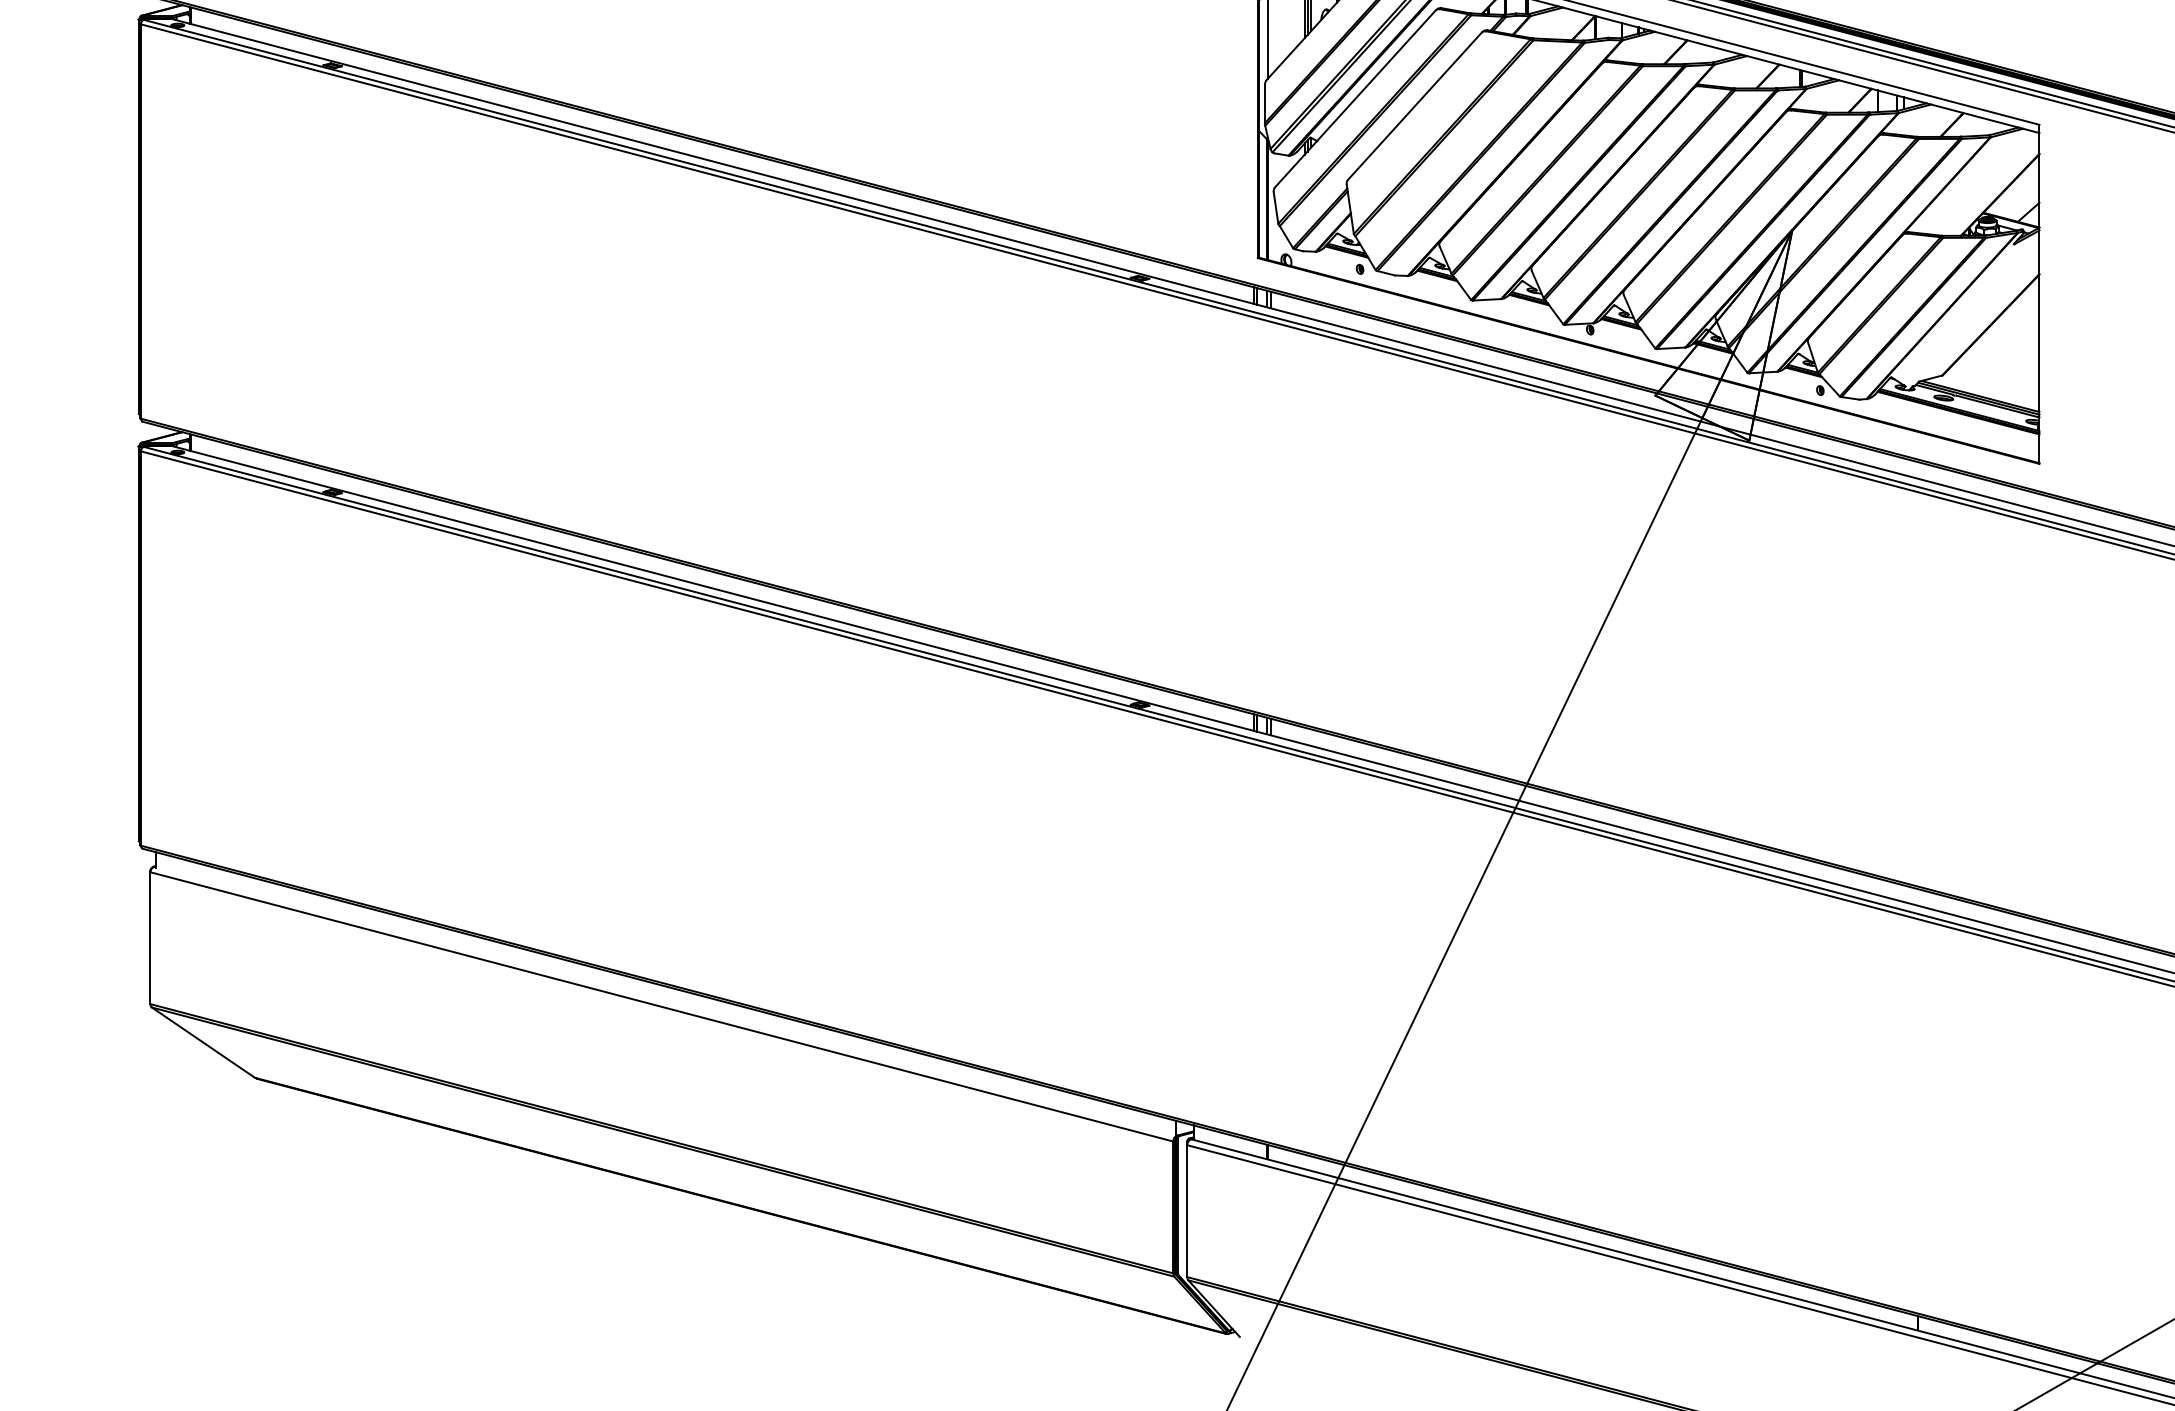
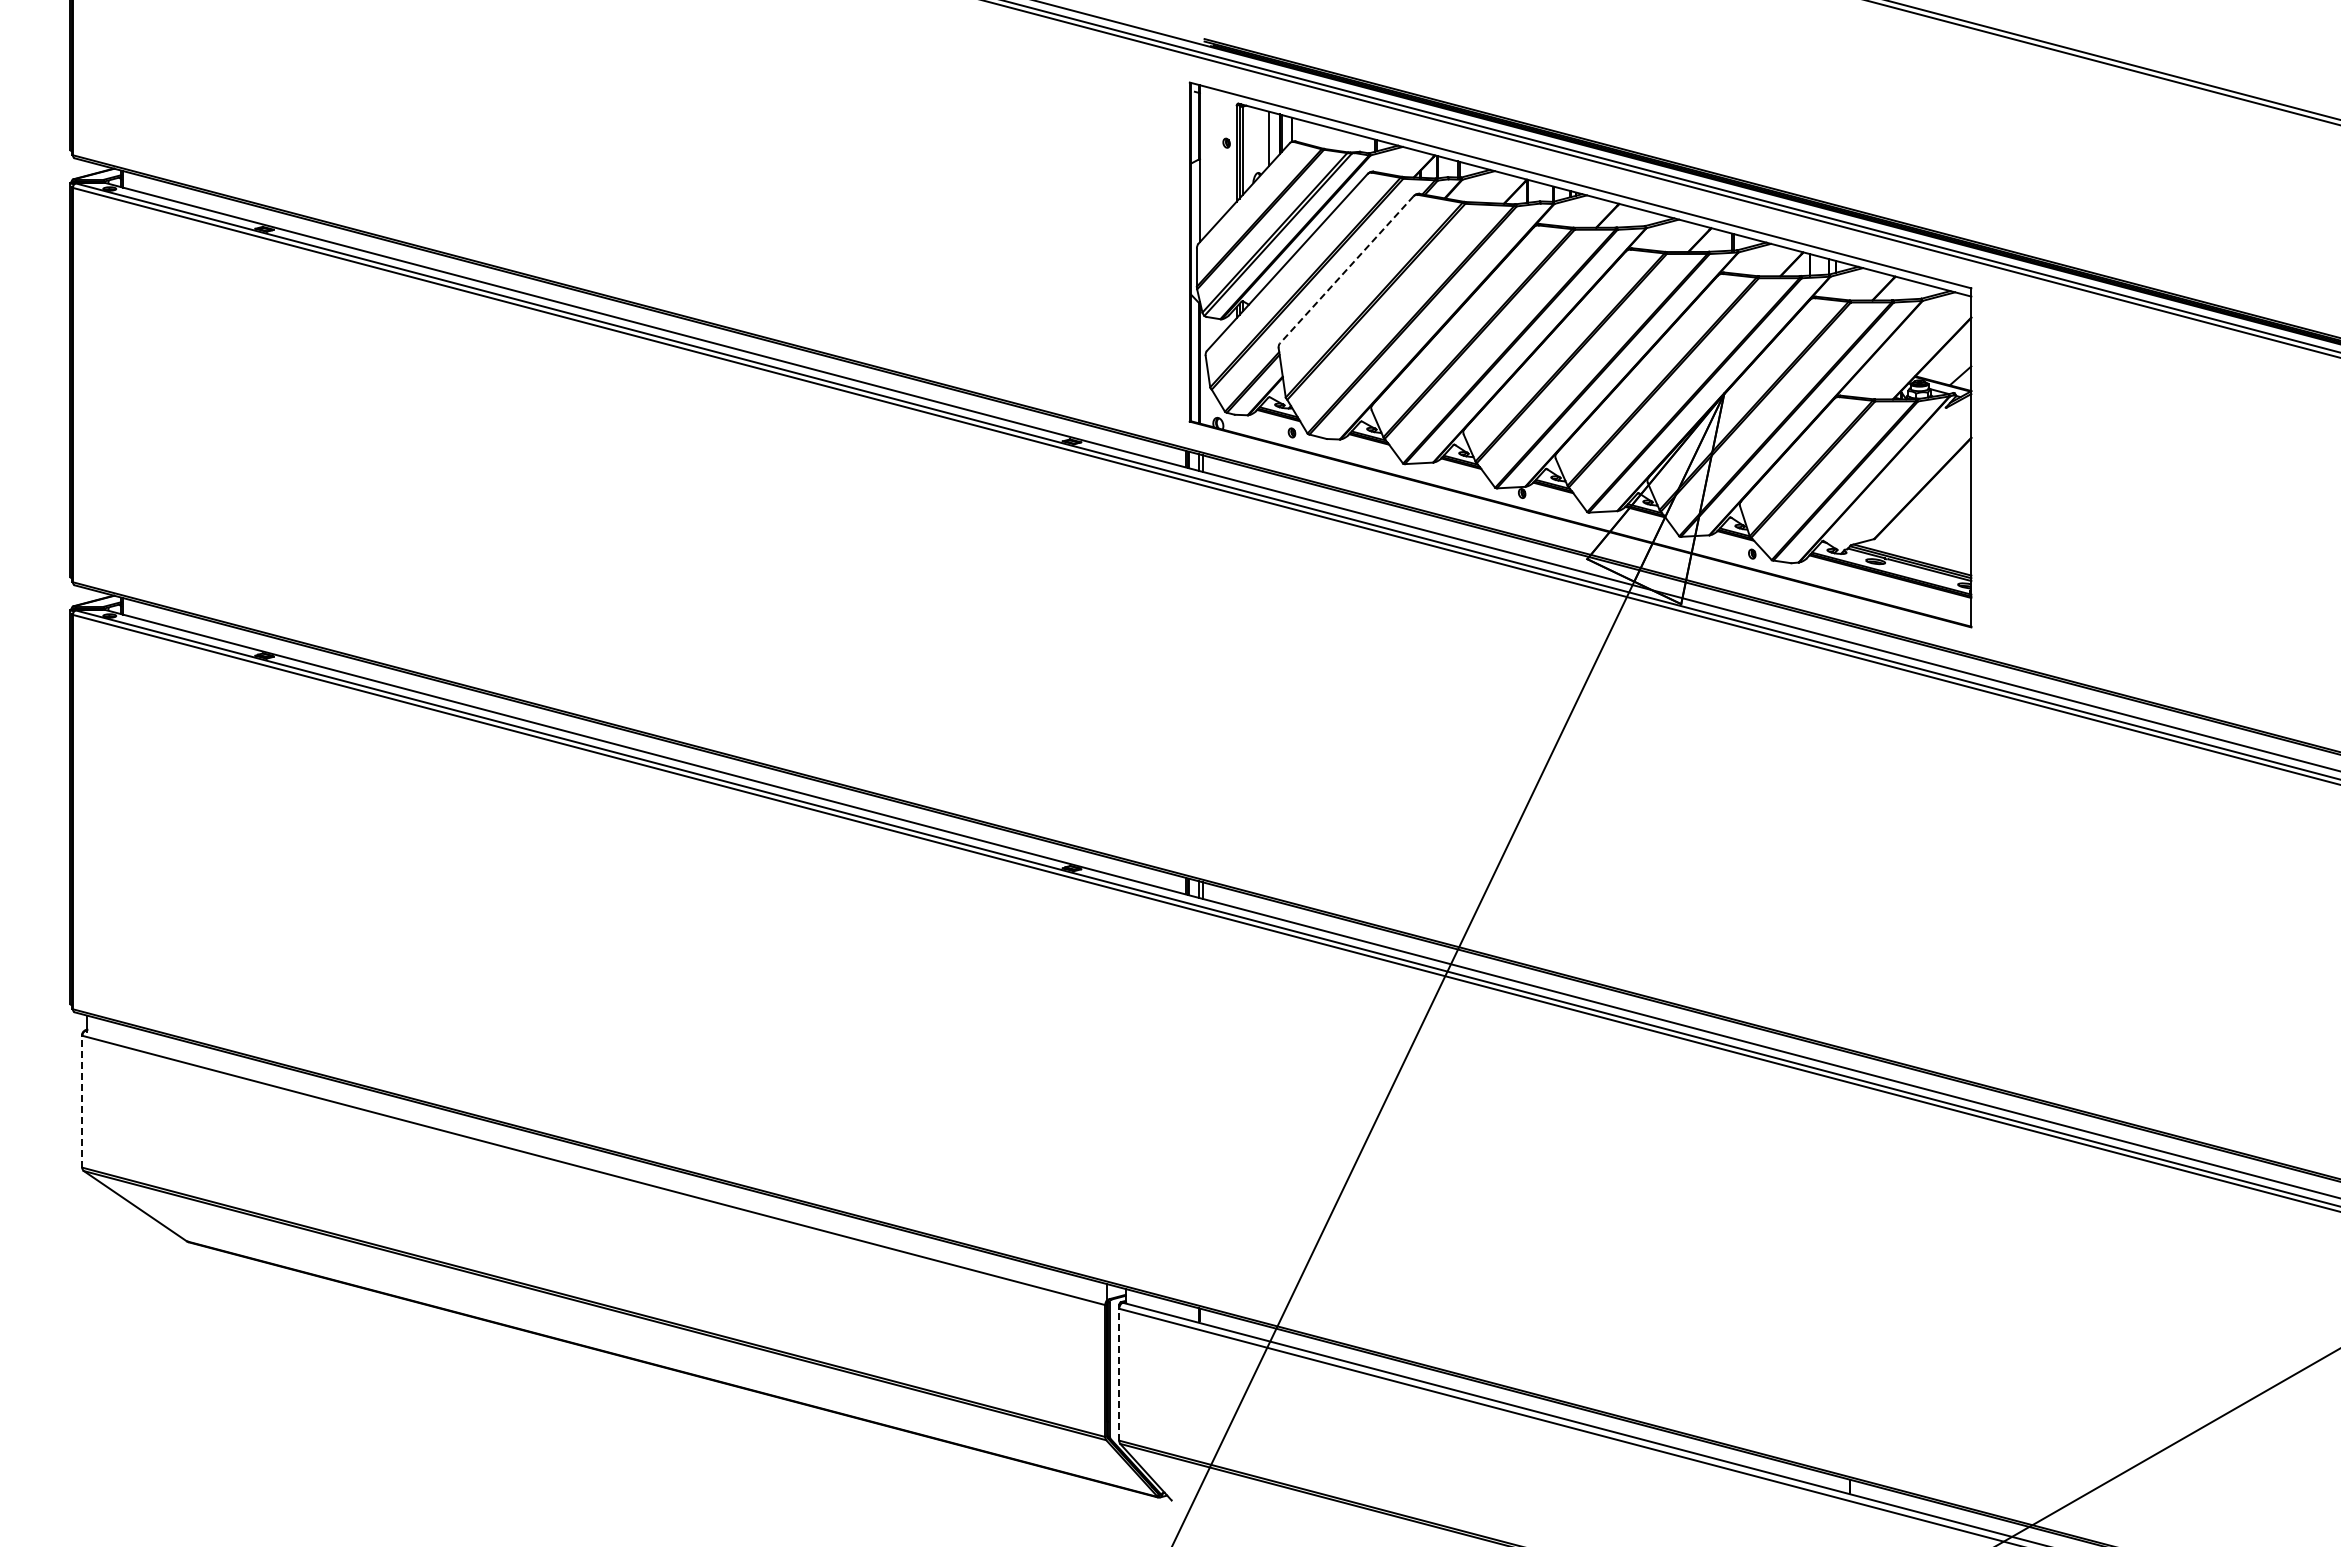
line: (1414, 106) -> (1346, 270), solid -> dashed
line: (150, 937) -> (82, 1101), solid -> dashed
line: (1187, 1210) -> (1119, 1374), solid -> dashed

